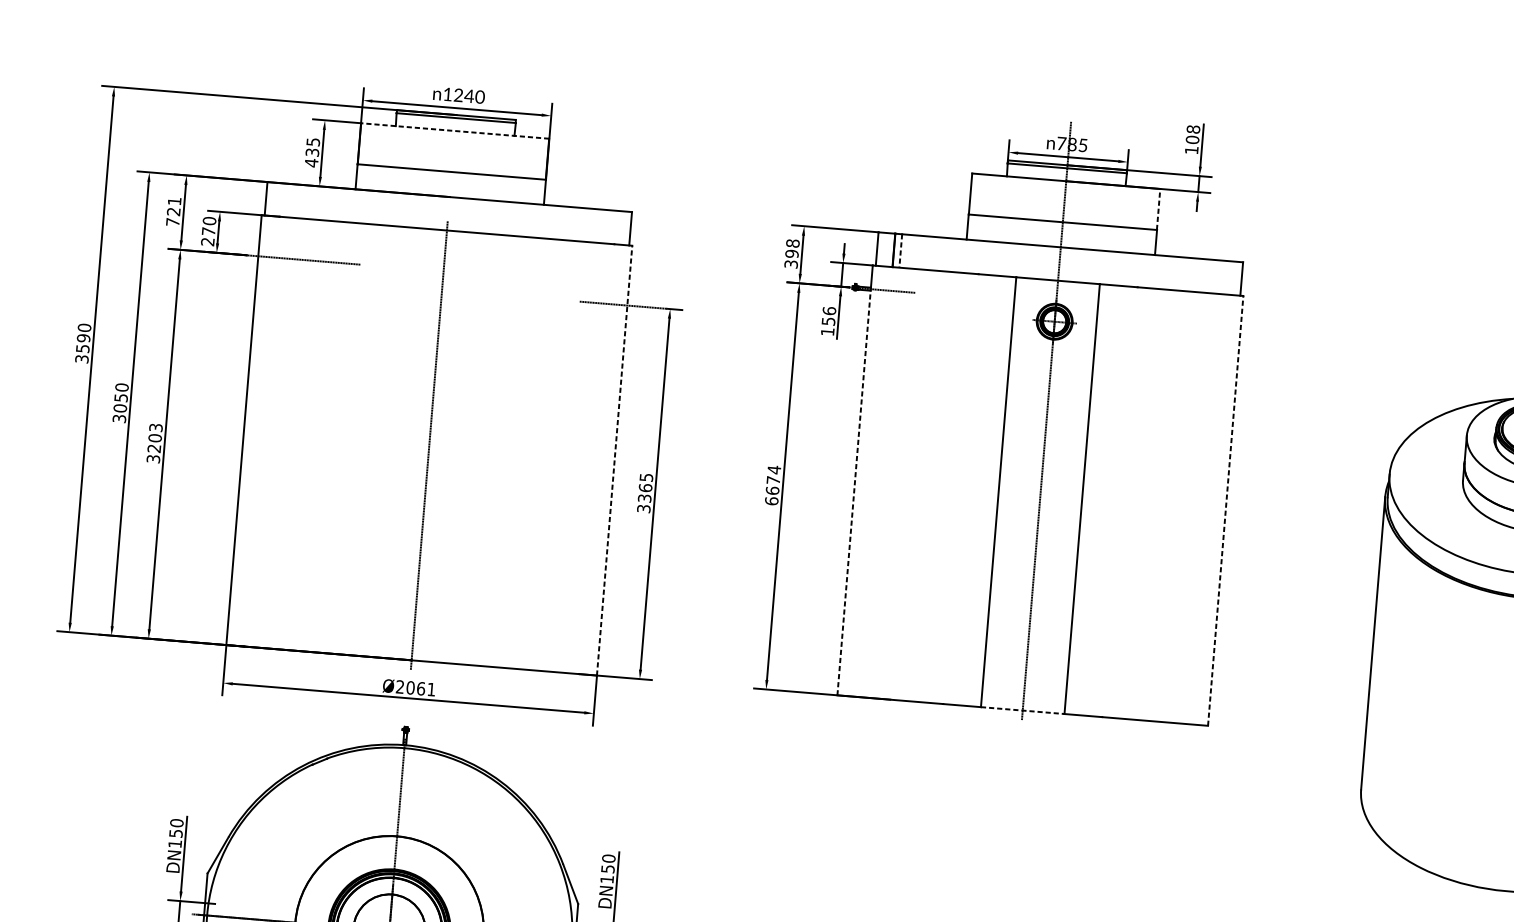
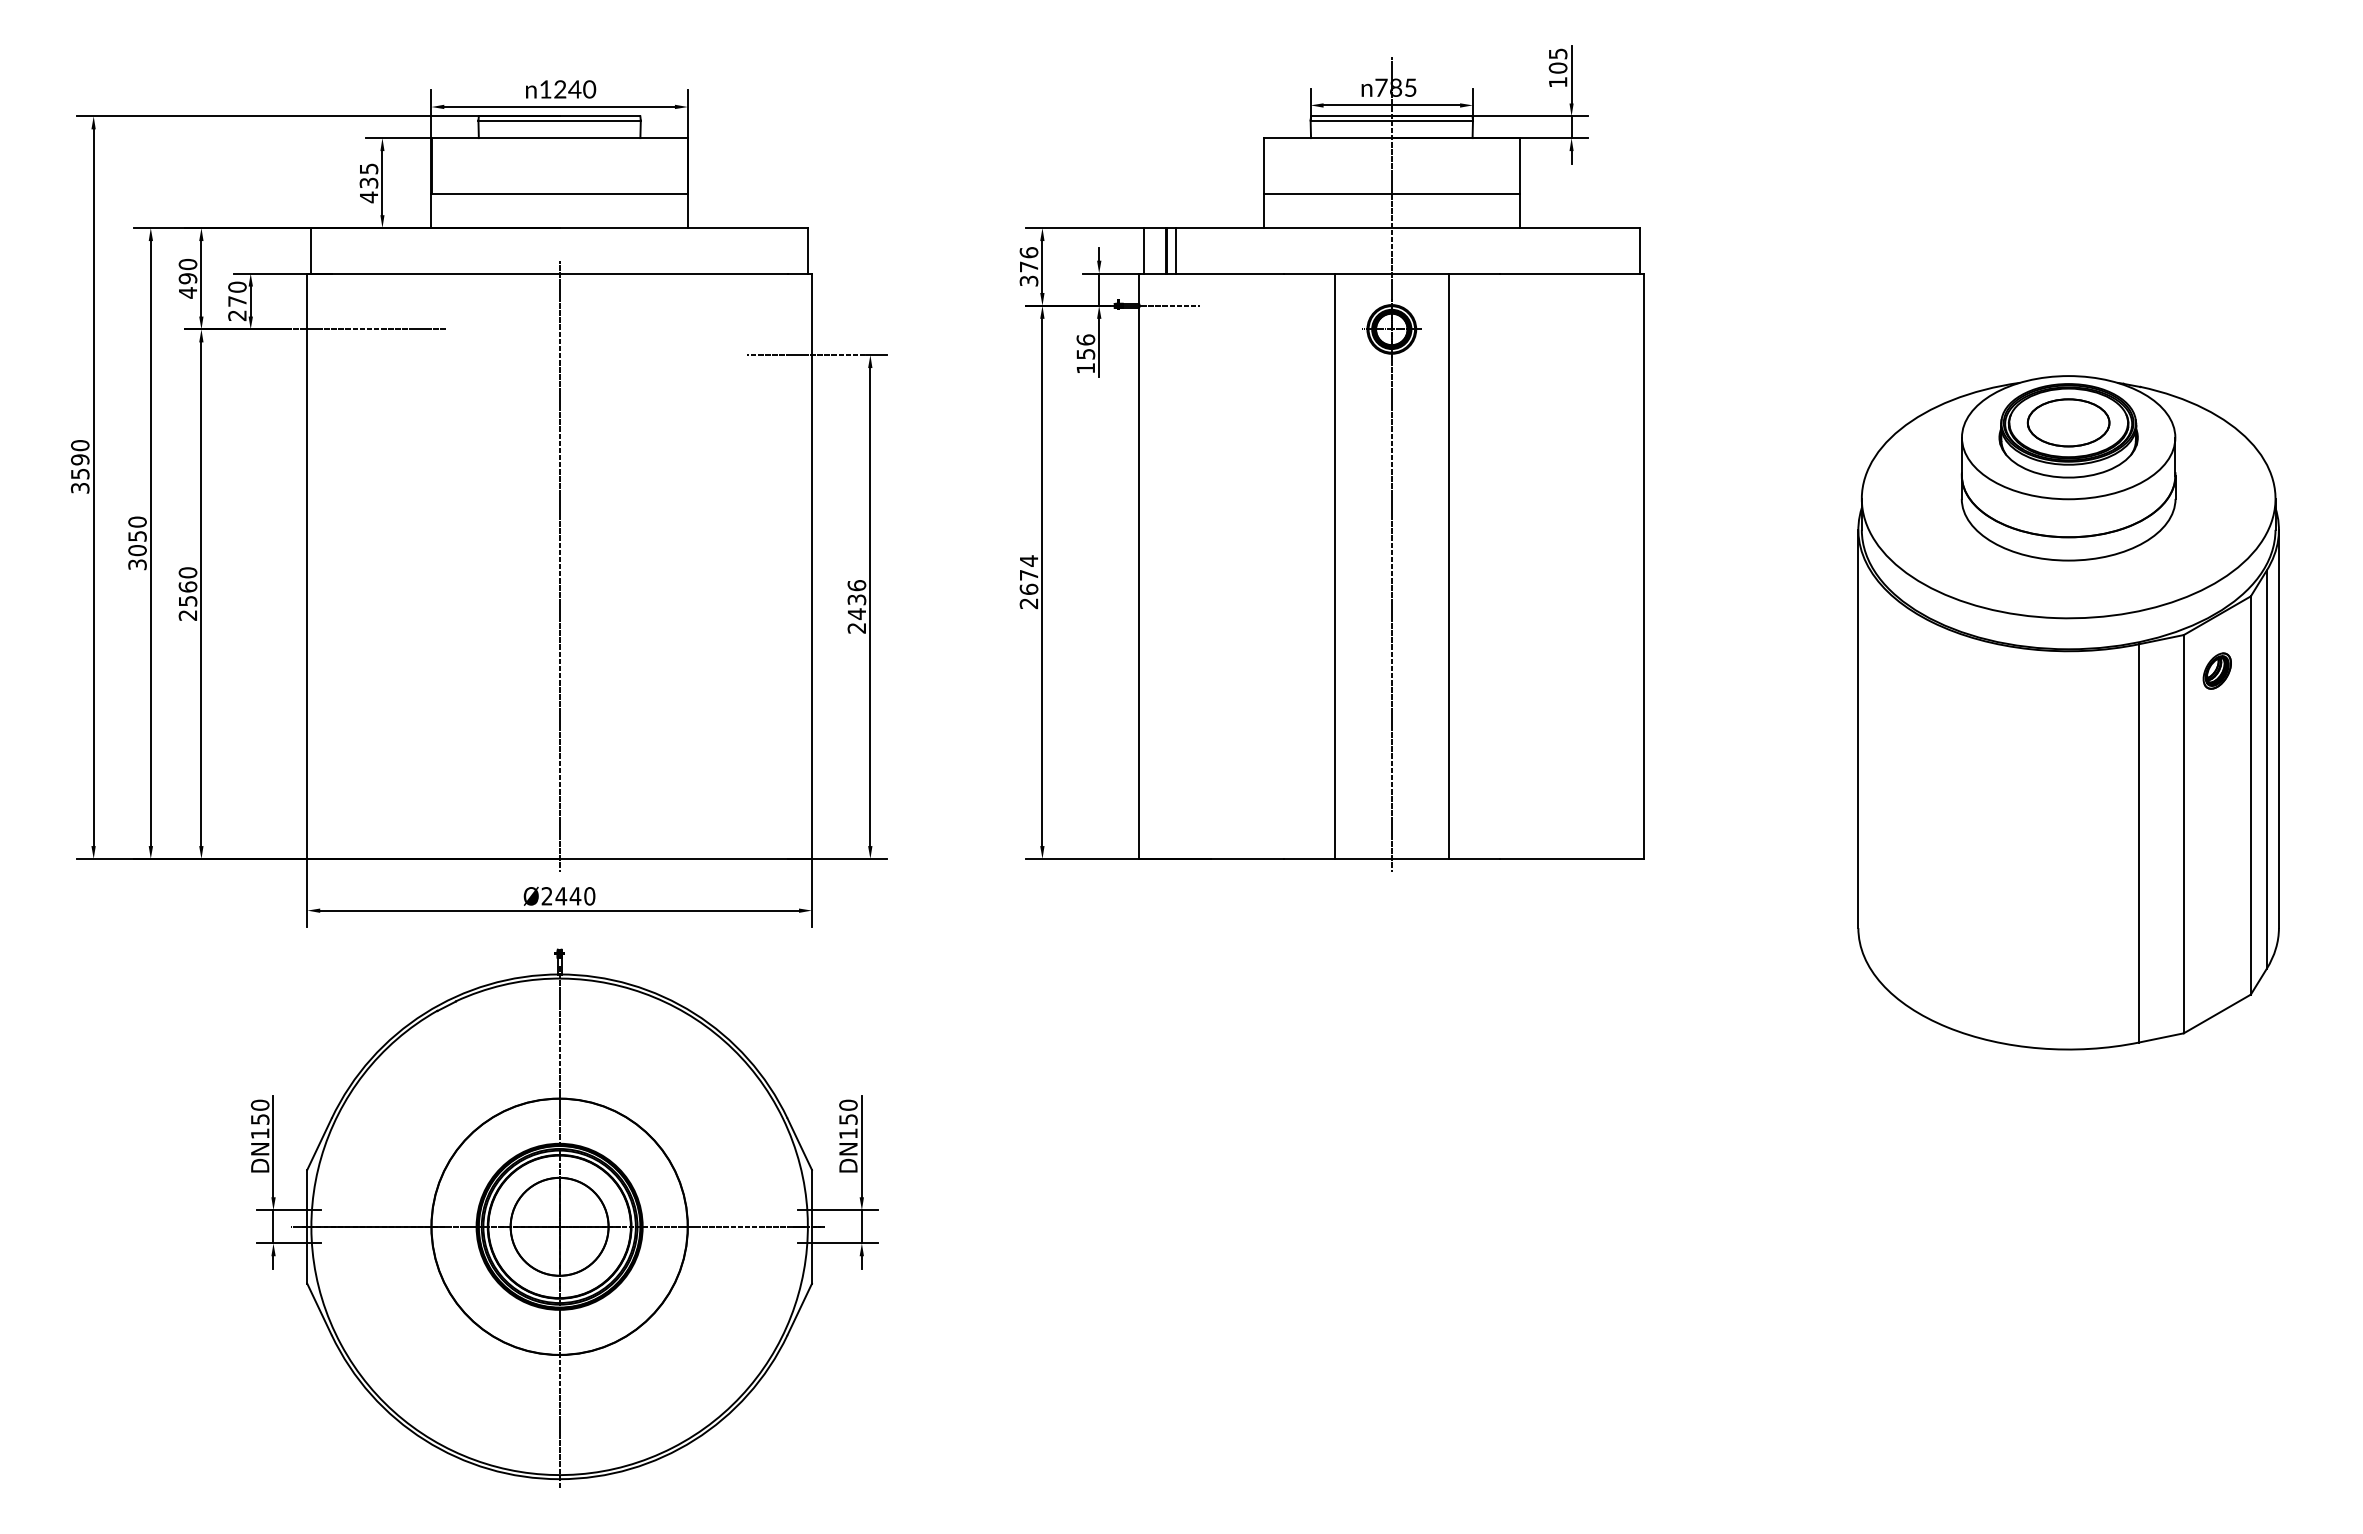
text: (1193, 129) -> (1557, 53), 108 -> 105
line: (455, 131) -> (559, 138), dashed -> solid
line: (1158, 209) -> (1519, 166), dashed -> solid
text: (173, 211) -> (187, 278), 721 -> 490
text: (792, 248) -> (1028, 259), 398 -> 376
line: (900, 250) -> (1175, 250), dashed -> solid
text: (154, 442) -> (187, 593), 3203 -> 2560
line: (614, 460) -> (811, 566), dashed -> solid
text: (644, 492) -> (856, 606), 3365 -> 2436
line: (854, 493) -> (1139, 583), dashed -> solid
text: (771, 501) -> (1028, 603), 6674 -> 2674
line: (1225, 511) -> (1644, 566), dashed -> solid
text: (421, 688) -> (575, 896), Ø2061 -> Ø2440
line: (1022, 710) -> (1391, 858), dashed -> solid

